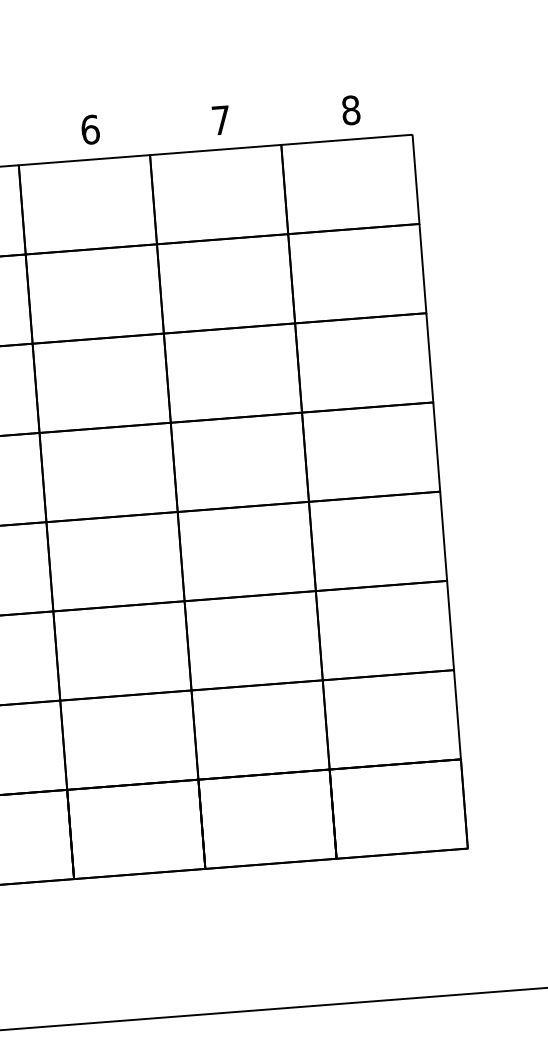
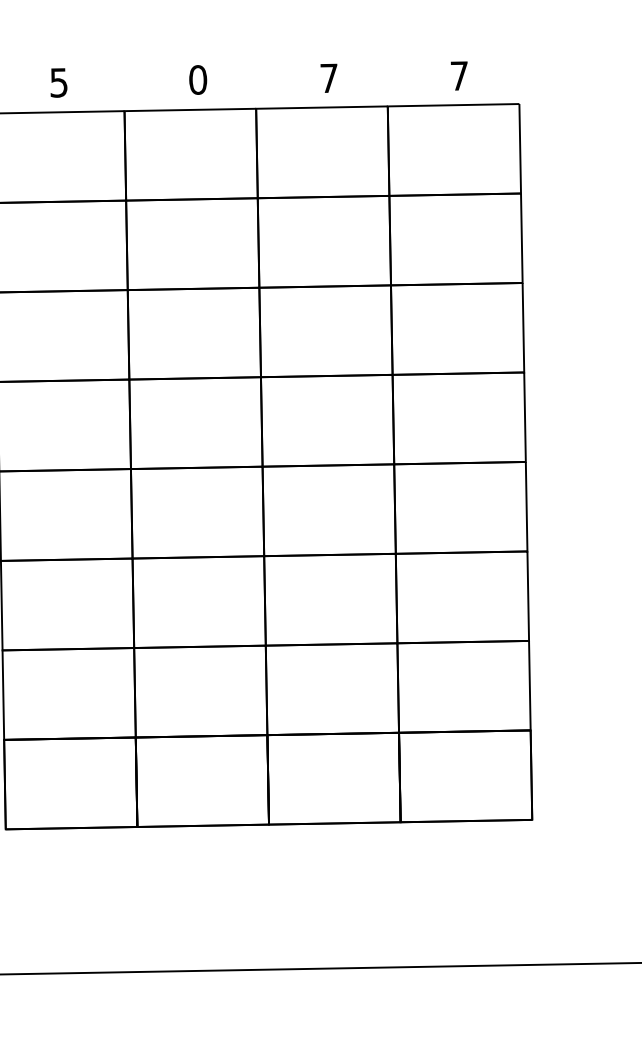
text: (351, 109) -> (459, 75), 8 -> 7
text: (90, 129) -> (198, 79), 6 -> 0

